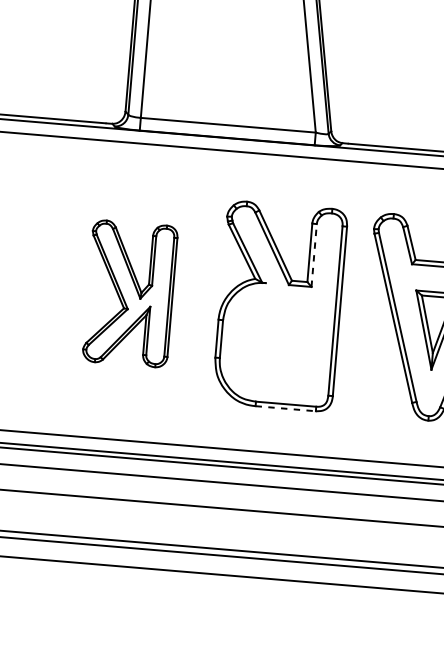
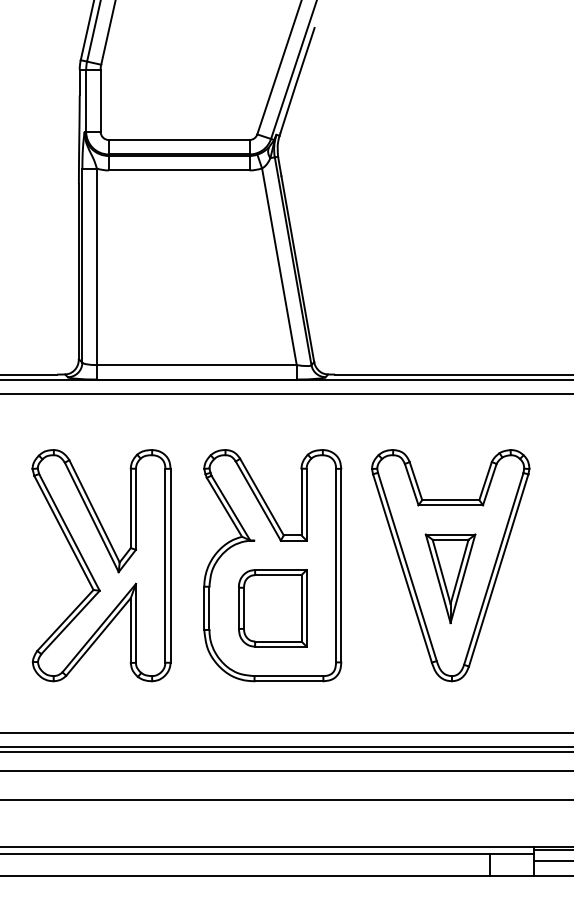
line: (314, 255) -> (306, 504), dashed -> solid
part: (130, 293) -> (101, 565), size x1.43
part: (276, 343) -> (272, 608), added
line: (286, 408) -> (289, 681), dashed -> solid

